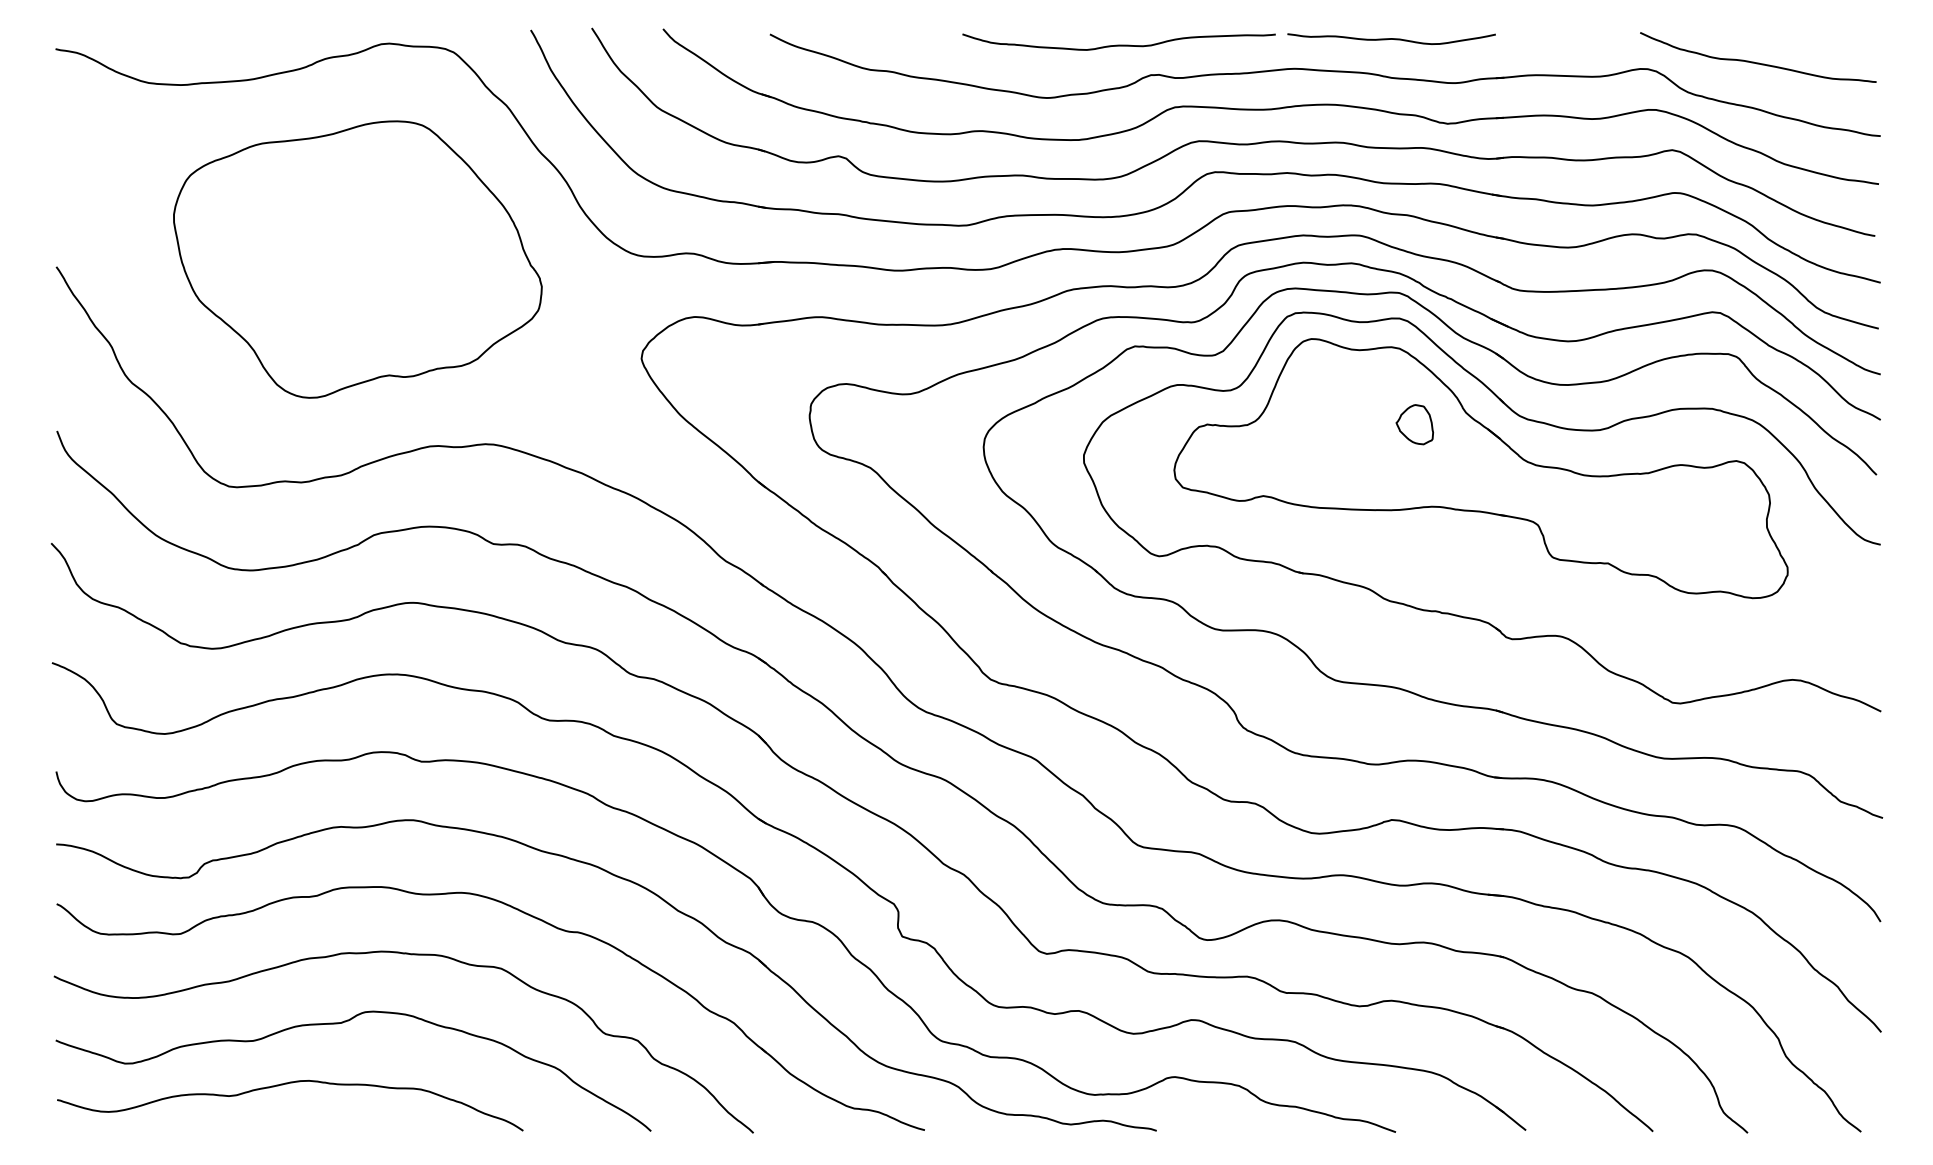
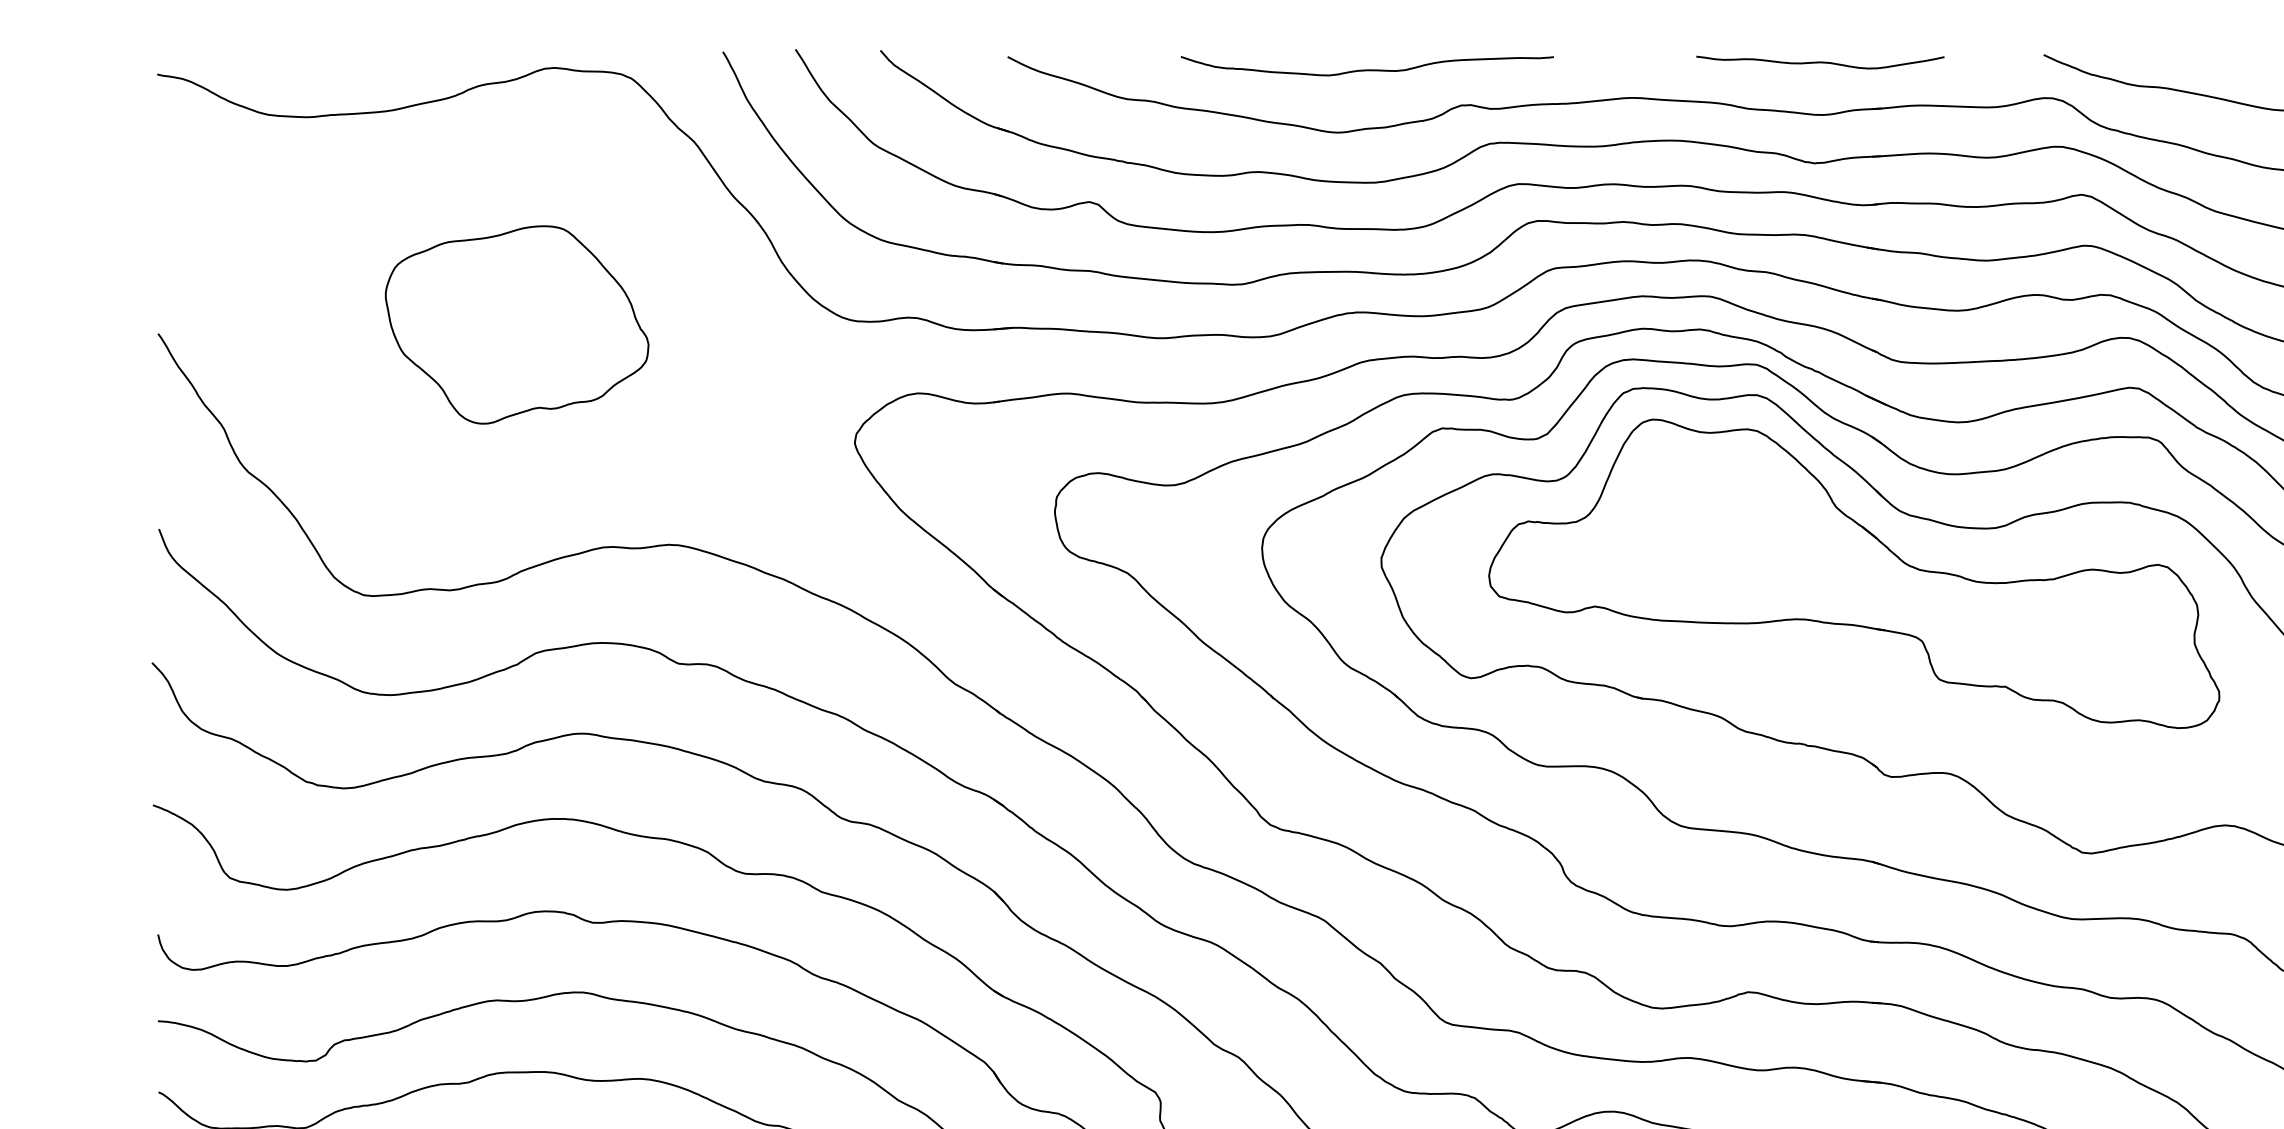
curve: (1391, 38) -> (1820, 61), moved
curve: (1118, 44) -> (1366, 68), moved
part: (357, 259) -> (516, 324), size x0.6
part: (1414, 424) -> (1775, 521), removed

